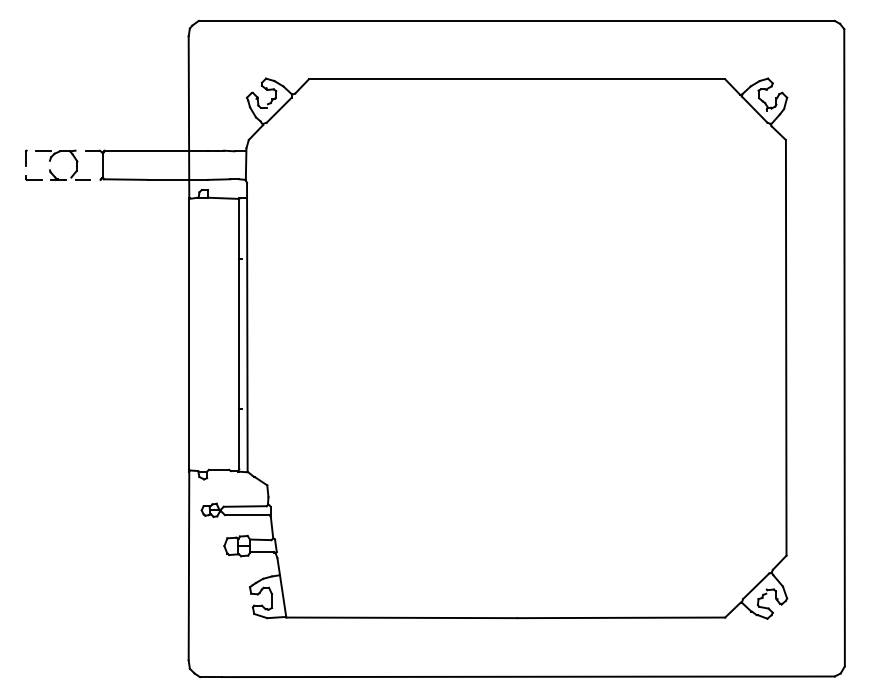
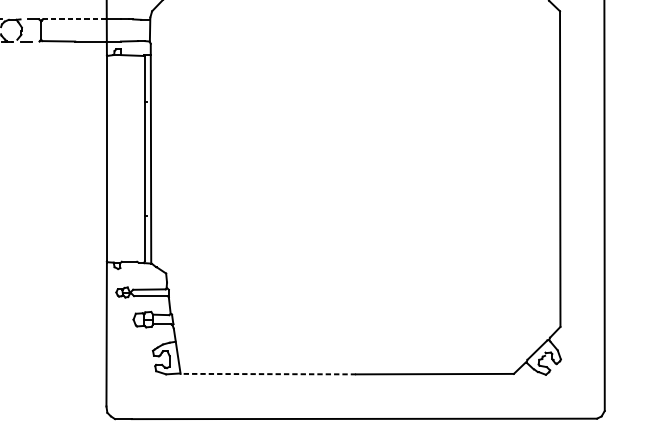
line: (146, 150) -> (74, 19), solid -> dashed
line: (401, 617) -> (268, 373), solid -> dashed

